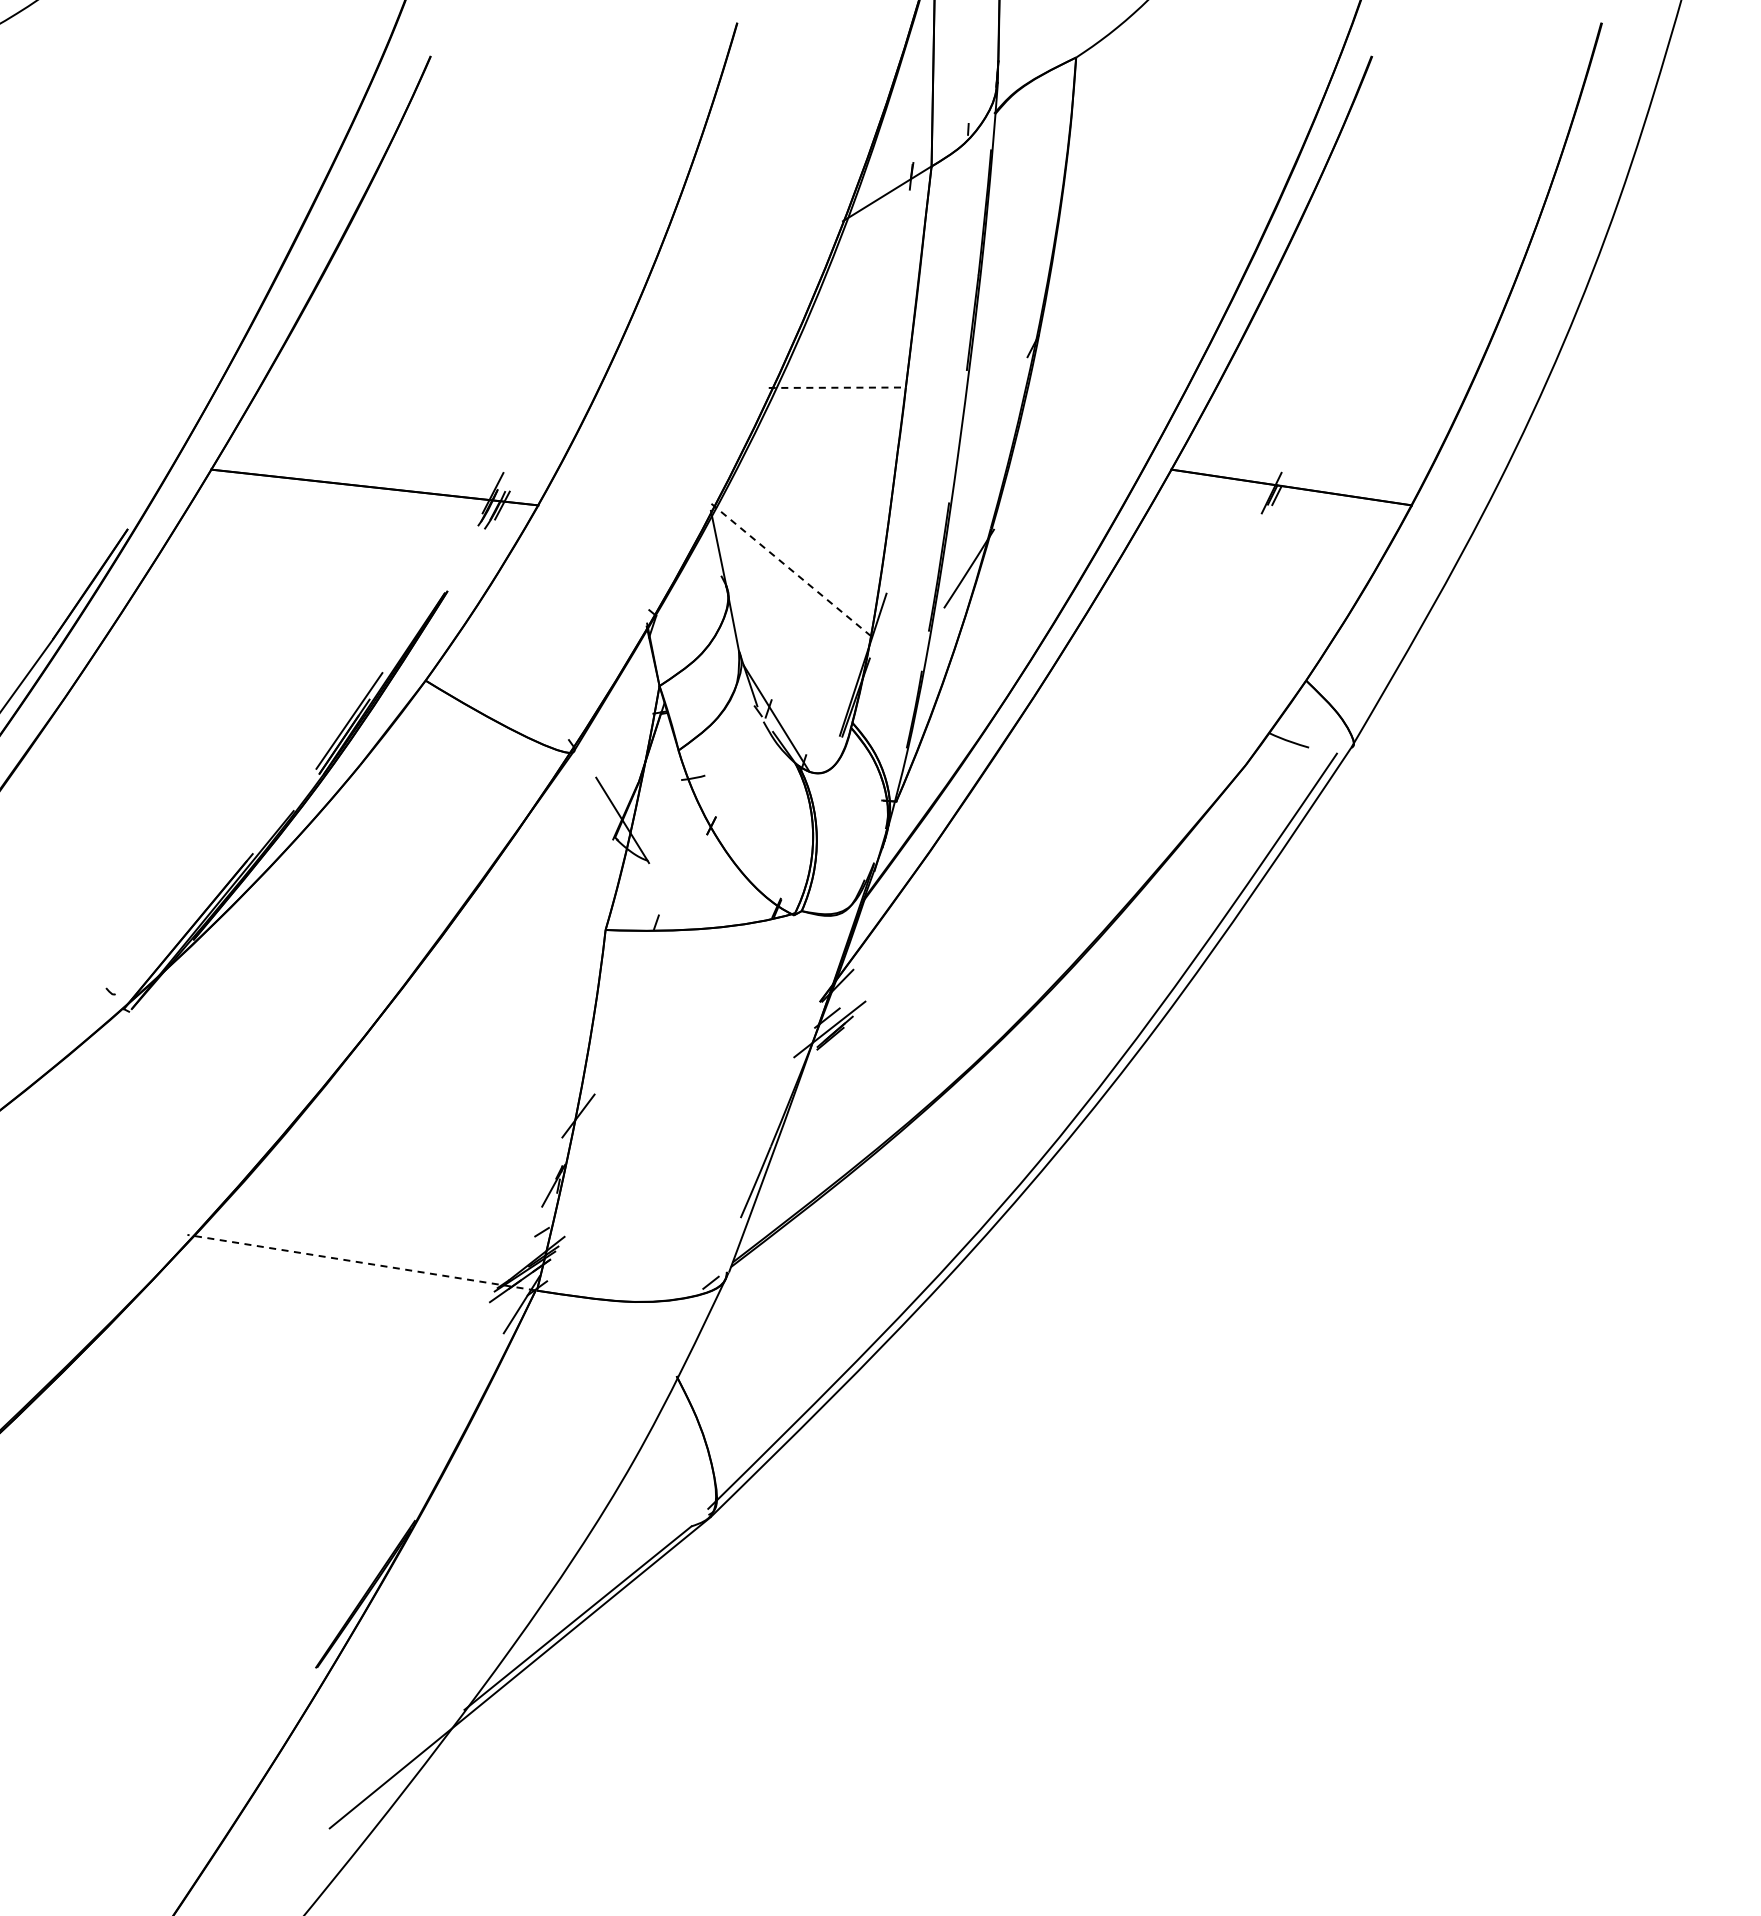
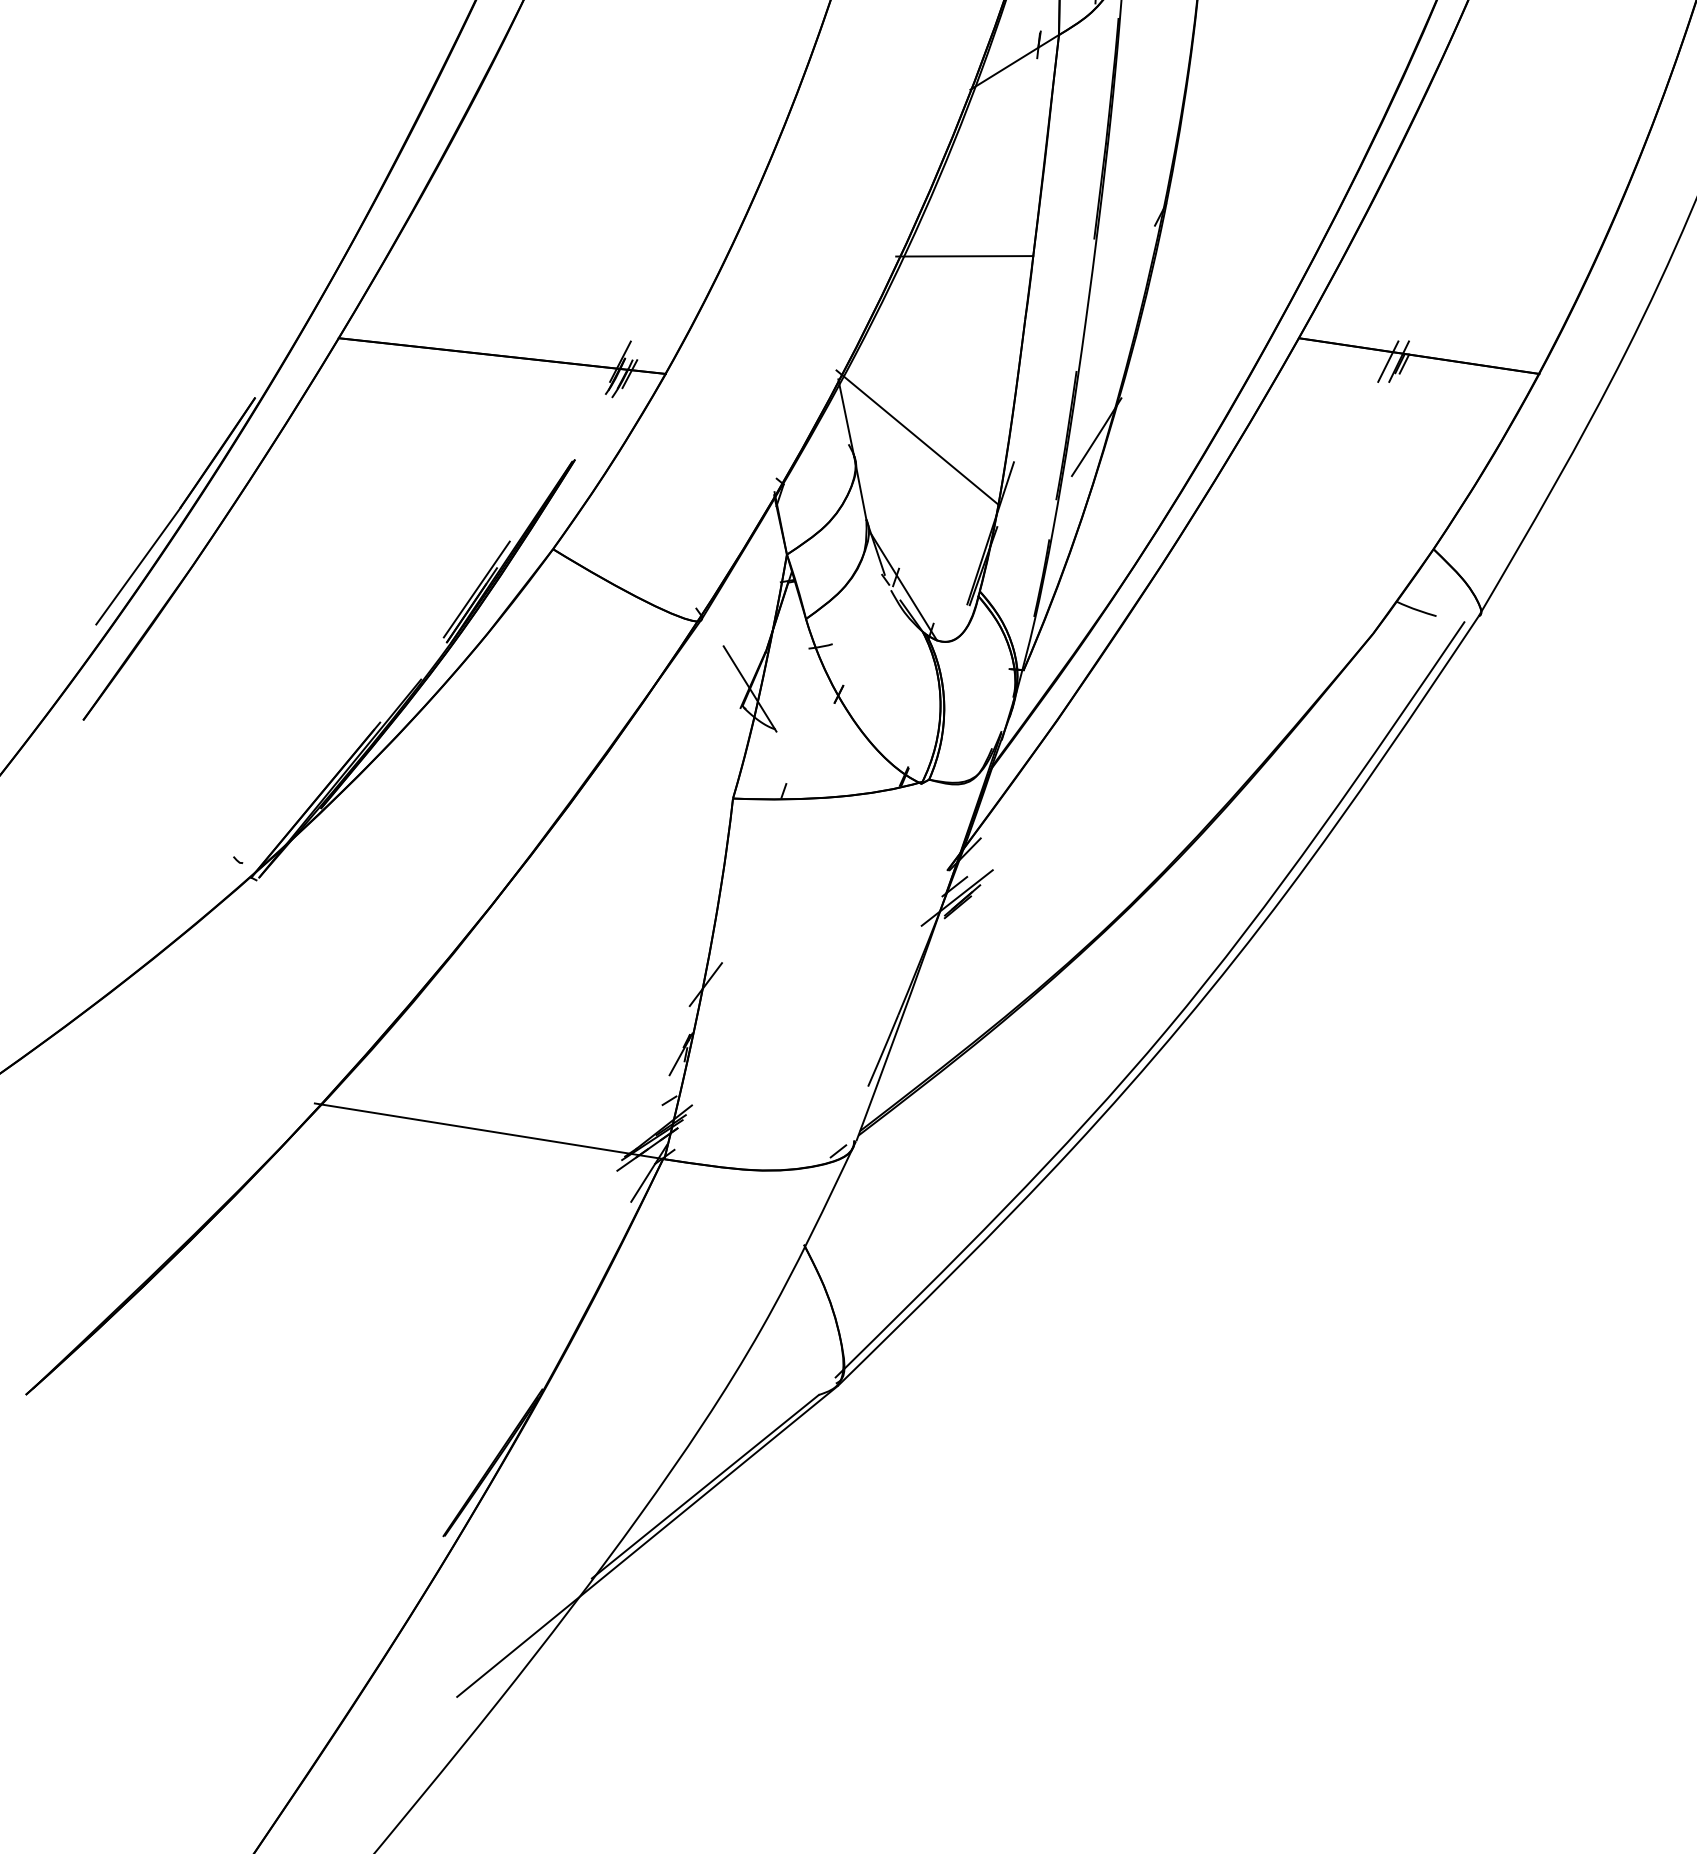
line: (837, 387) -> (964, 256), dashed -> solid
line: (1260, 492) -> (1387, 361), added
line: (789, 568) -> (916, 437), dashed -> solid
line: (361, 1262) -> (488, 1131), dashed -> solid

